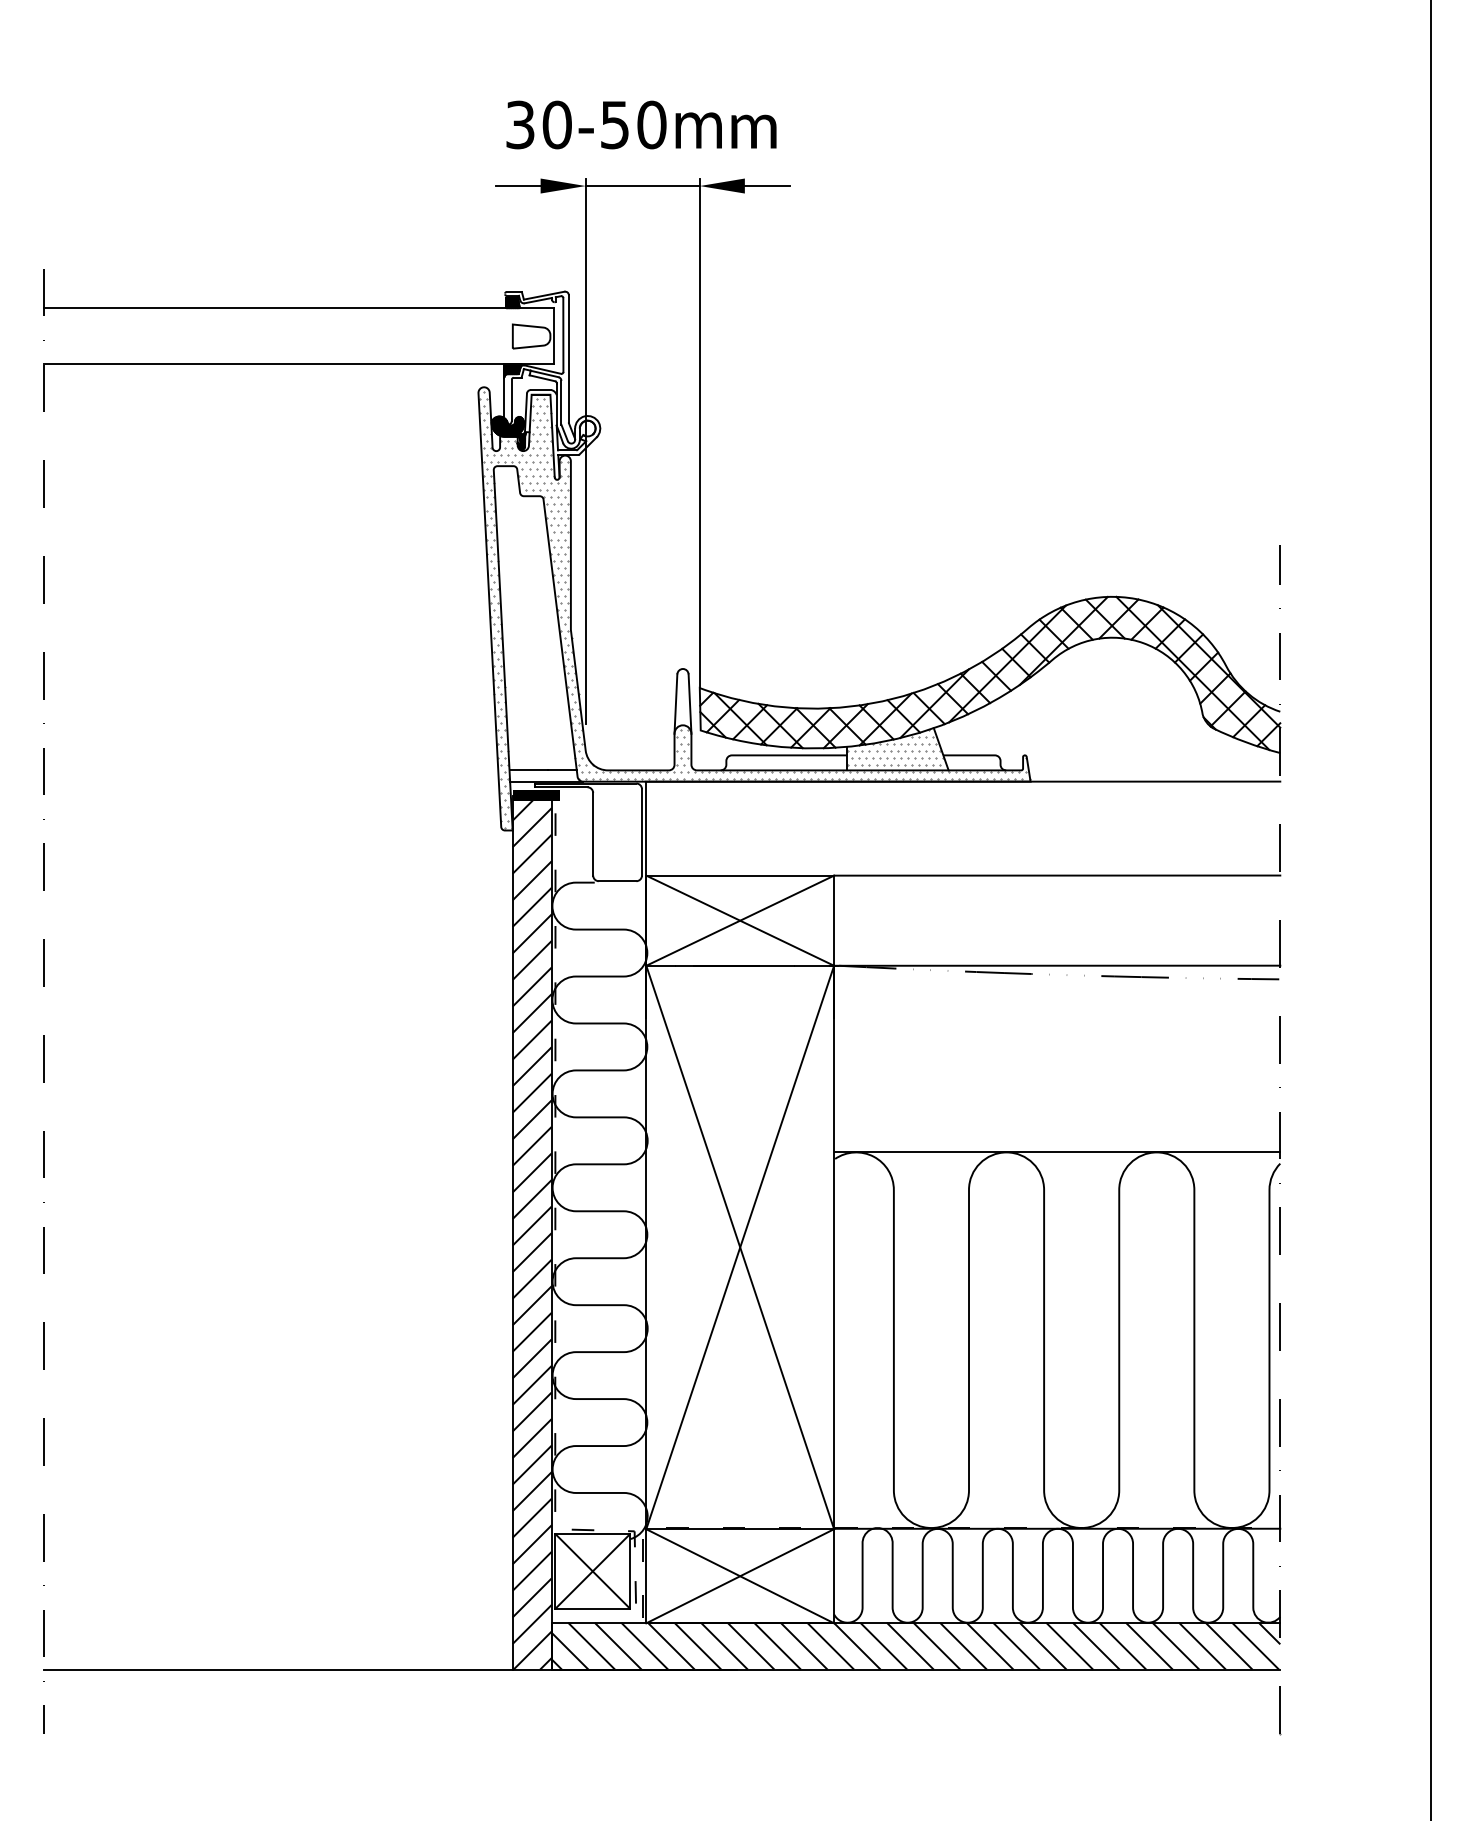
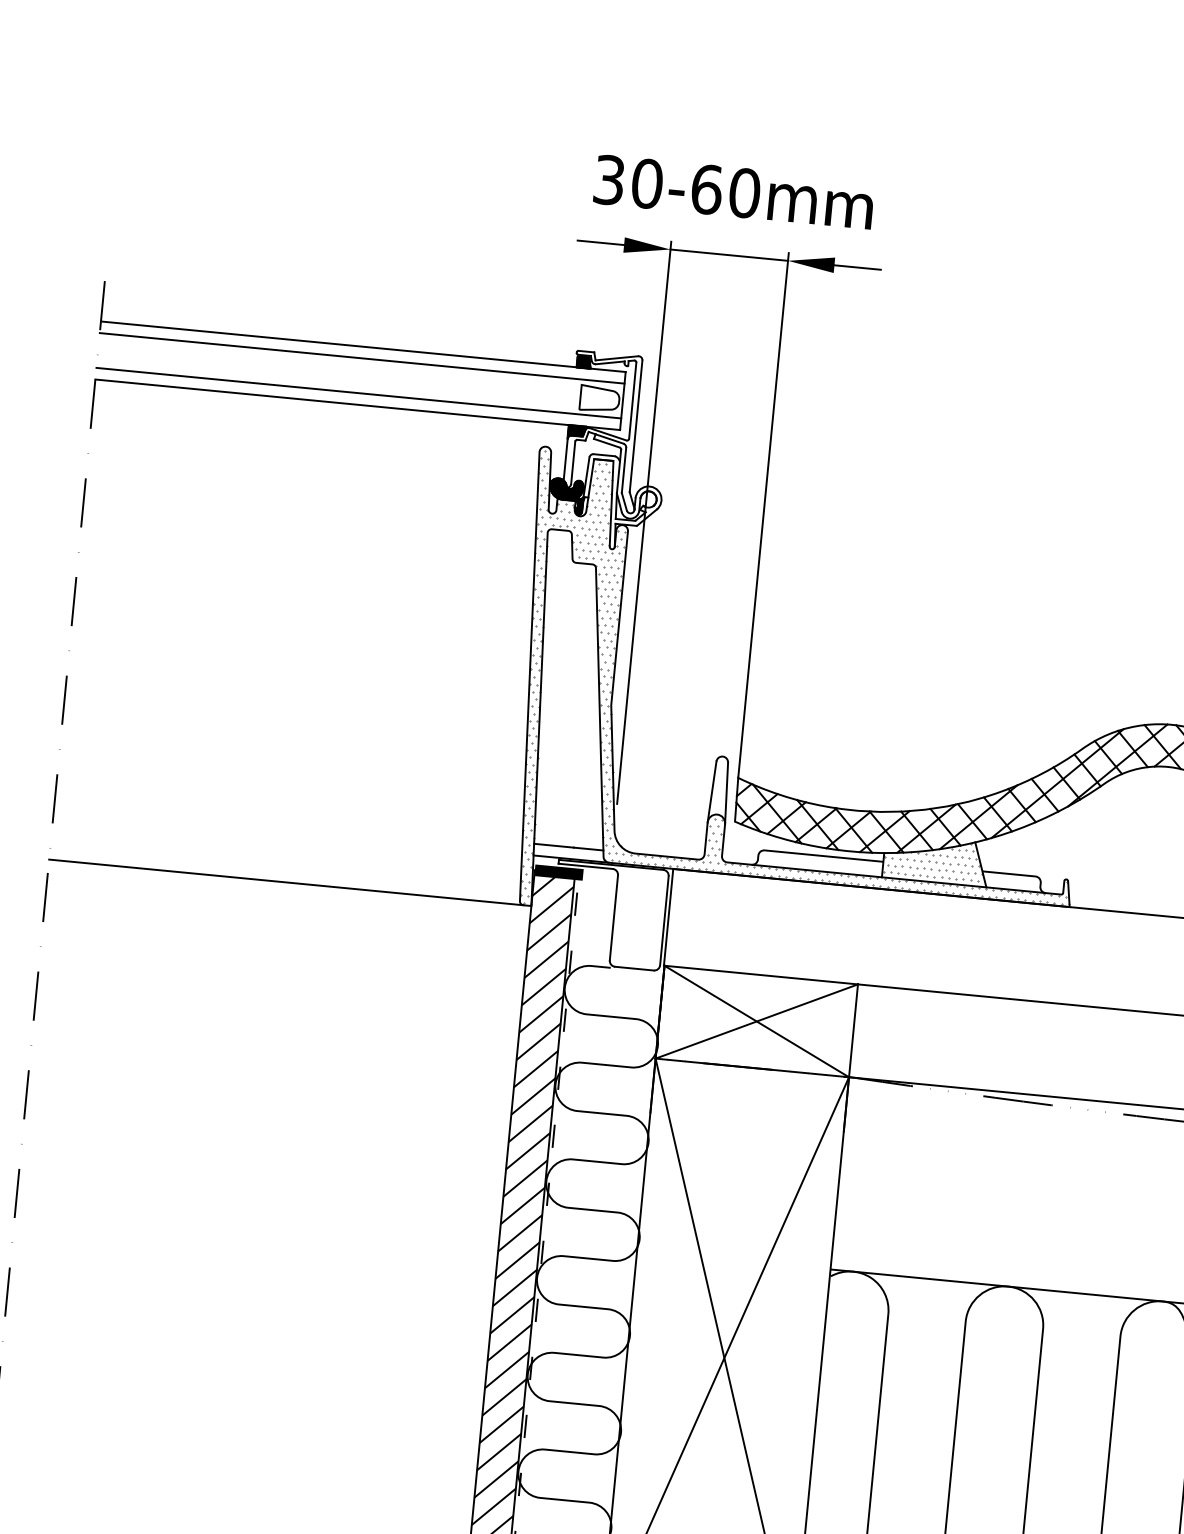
text: (614, 124) -> (706, 188), 30-50m -> 30-60m
line: (298, 319) -> (361, 358), added
line: (298, 353) -> (358, 393), added
line: (274, 830) -> (286, 882), added

